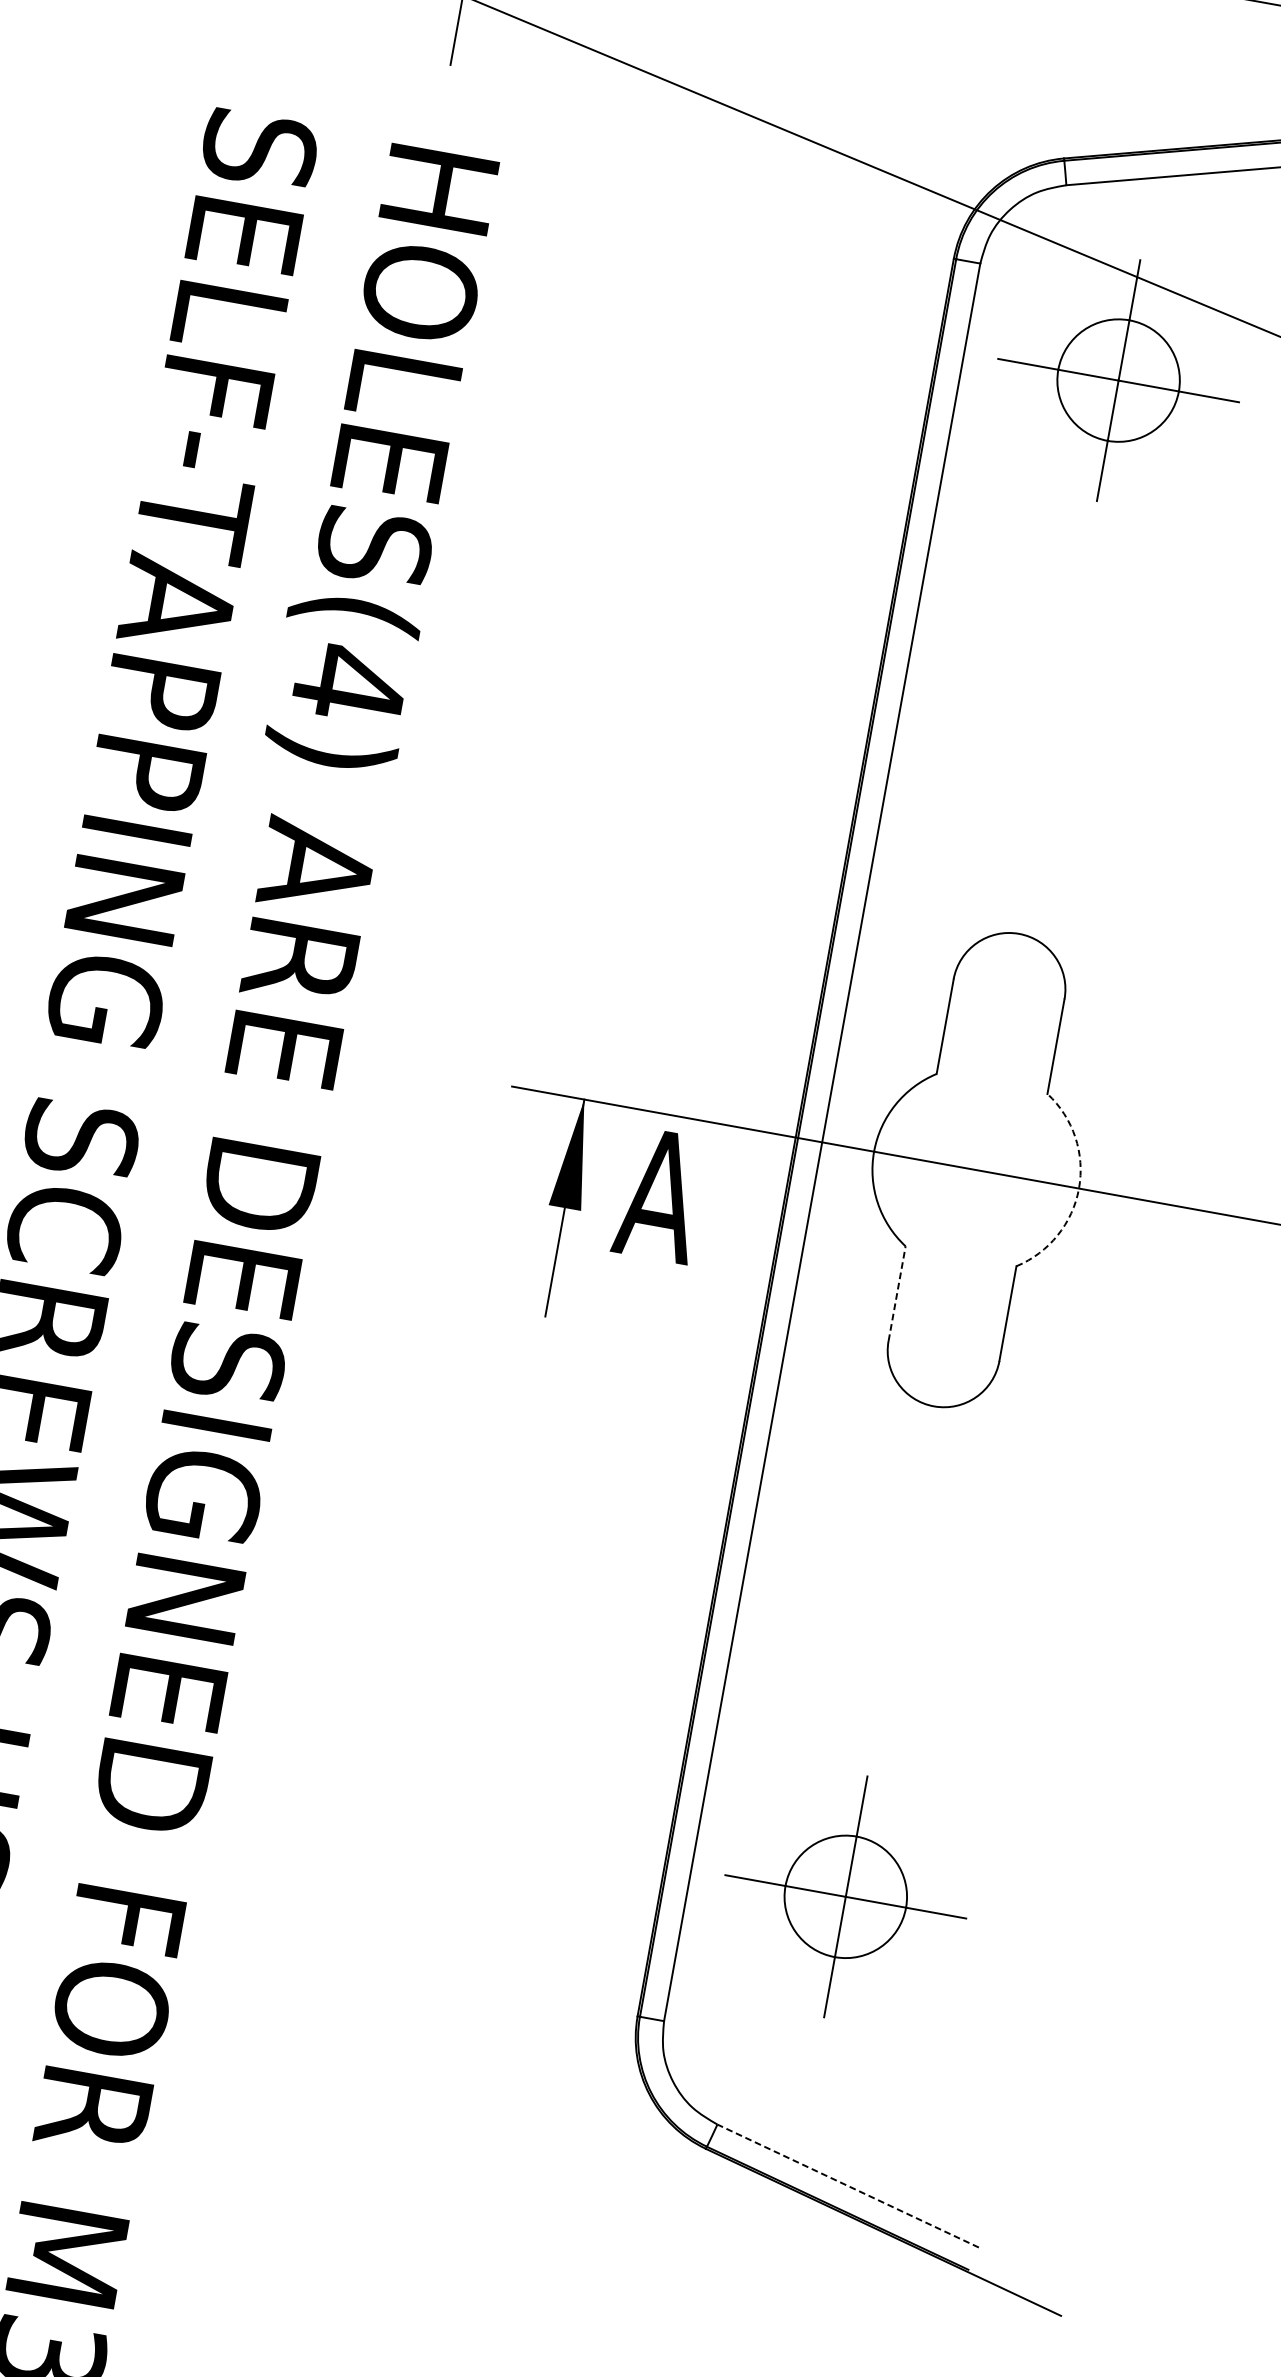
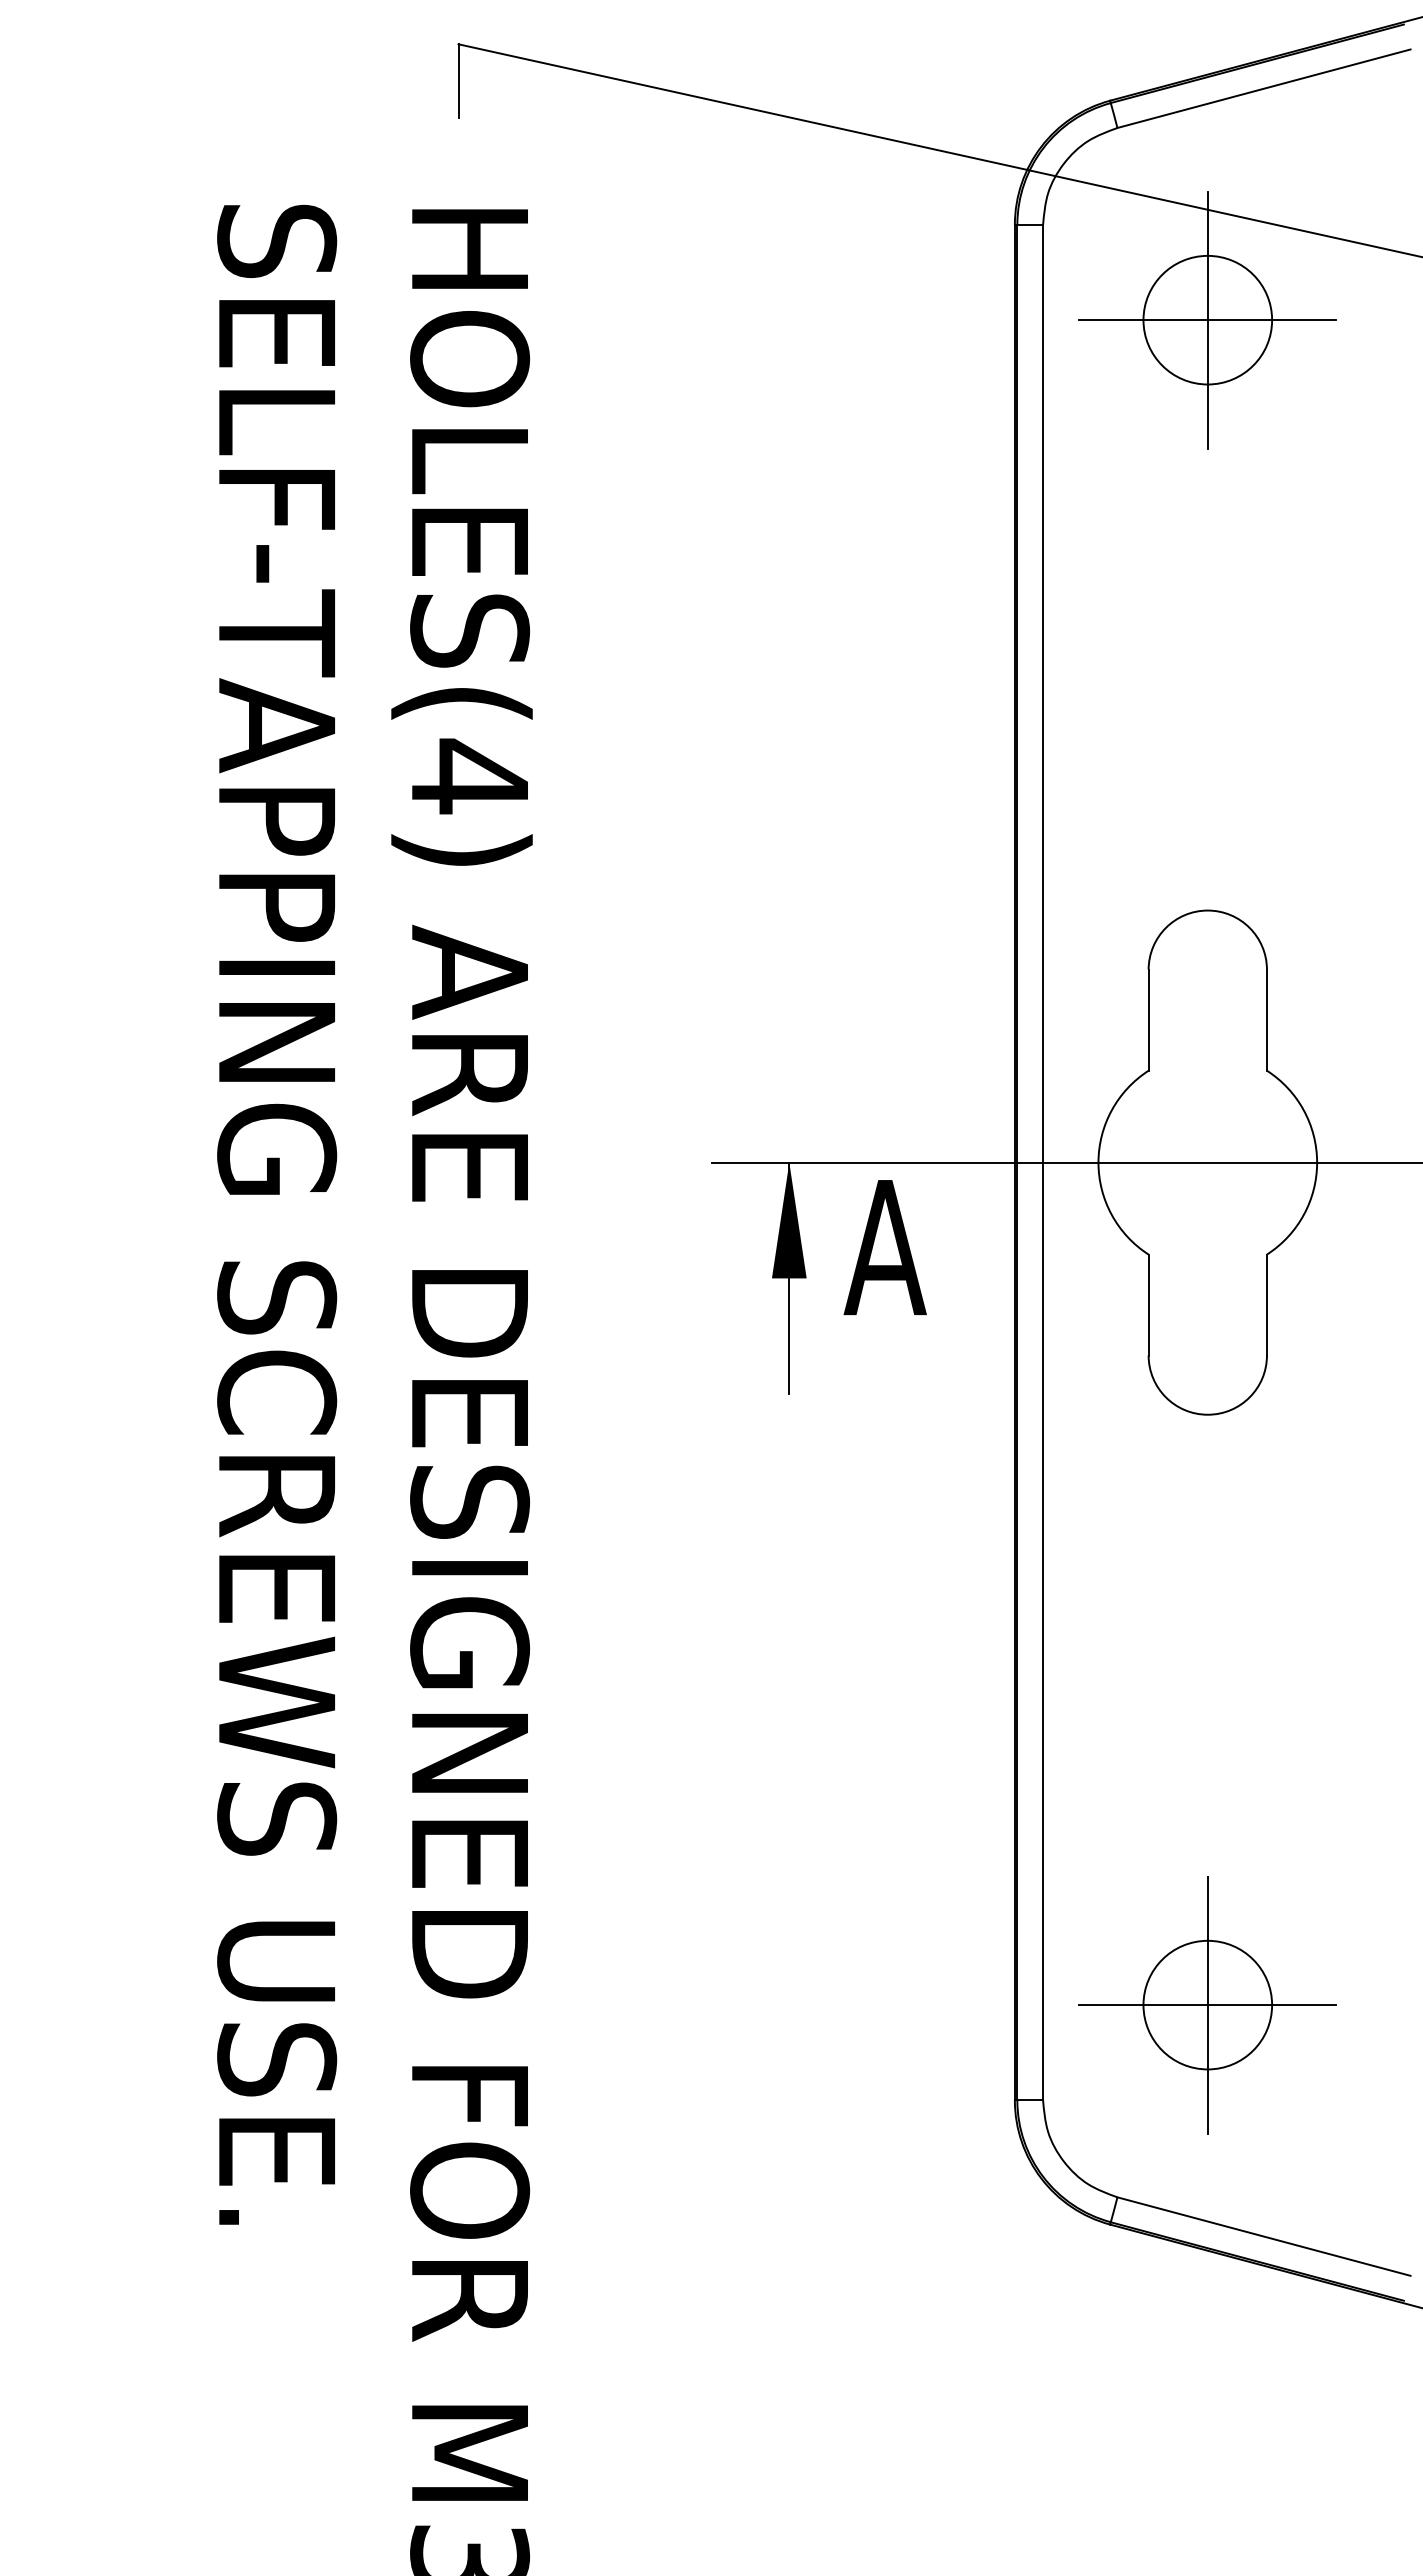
arc: (1079, 1188) -> (1317, 1162), dashed -> solid
line: (896, 1293) -> (1148, 1305), dashed -> solid
part: (845, 1897) -> (1207, 2005), moved
line: (848, 2186) -> (1264, 2236), dashed -> solid

